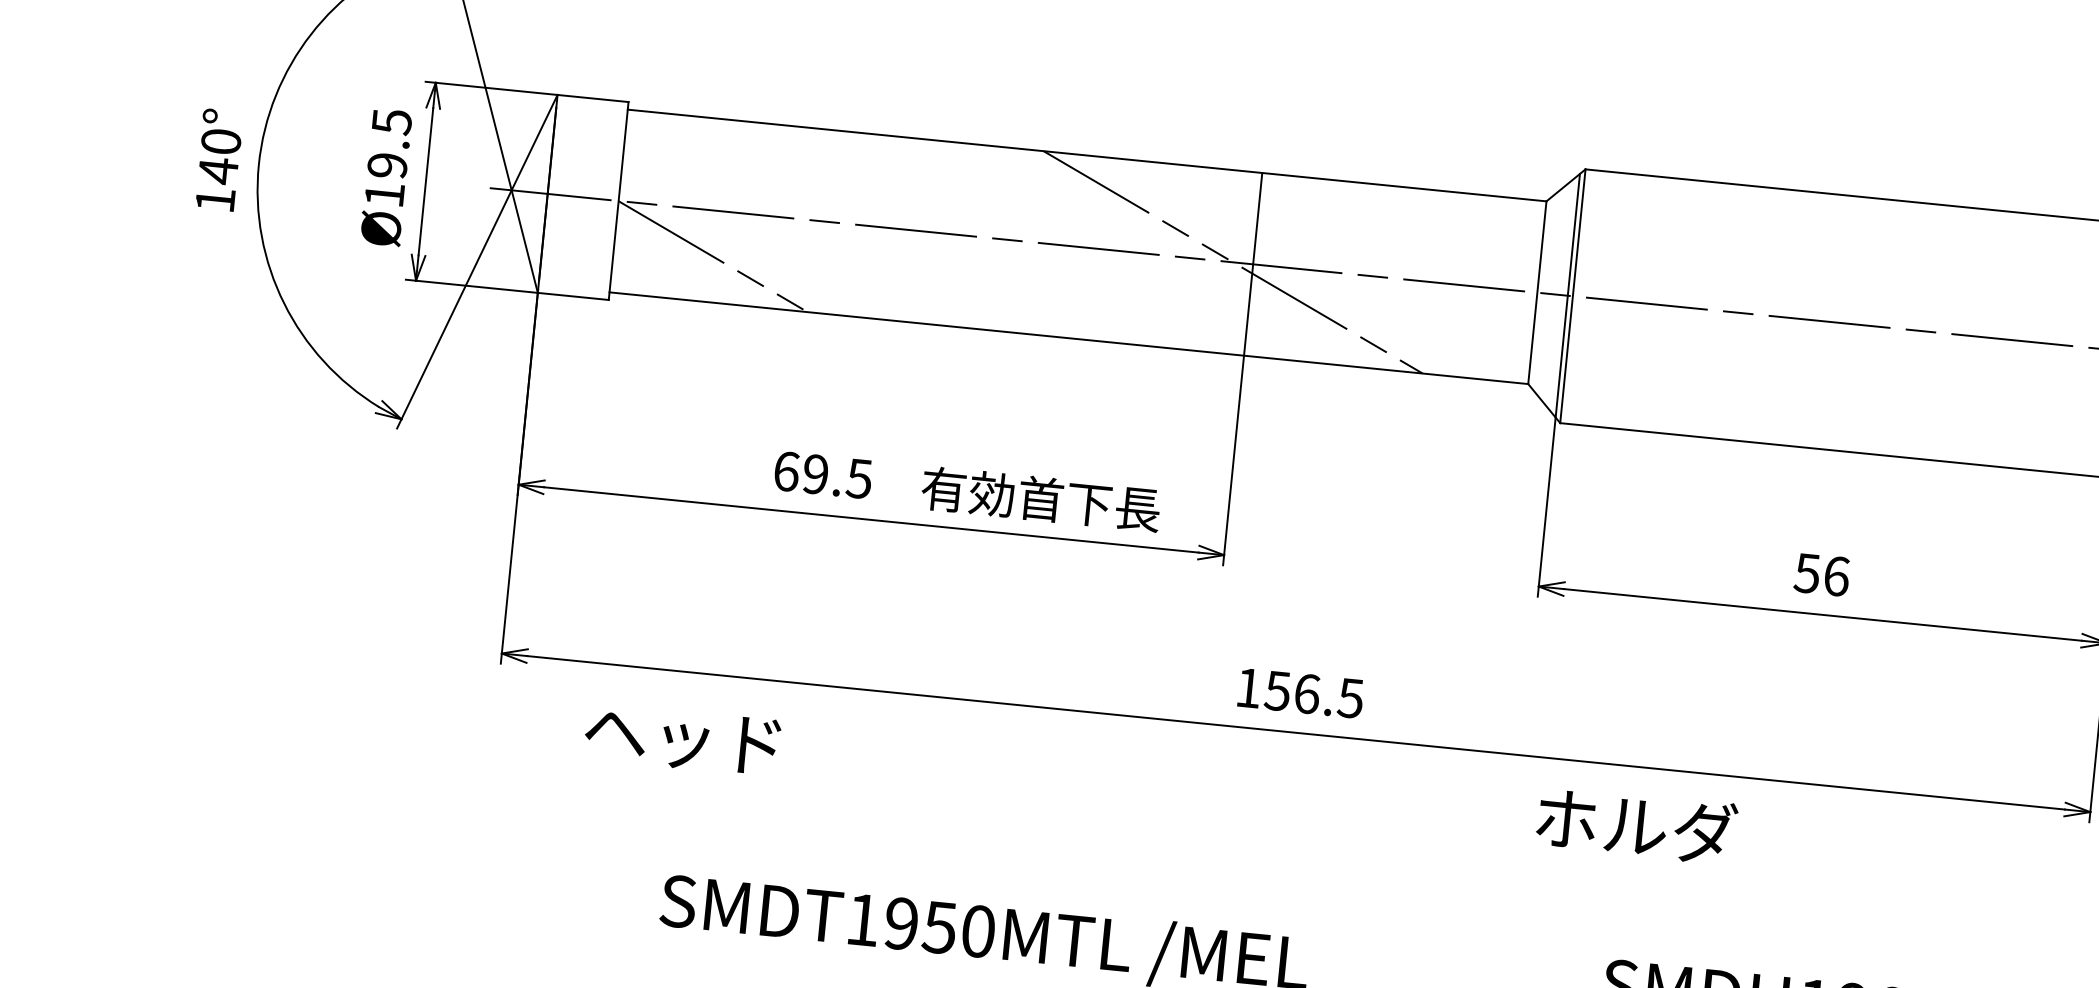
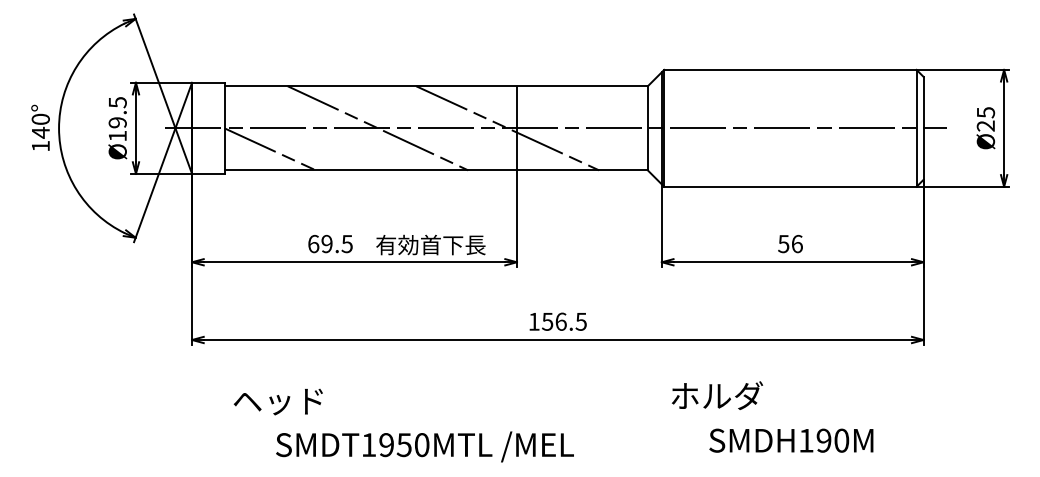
line: (950, 234) -> (377, 128), added
text: (680, 740) -> (277, 402), moved
text: (1636, 824) -> (717, 395), moved

